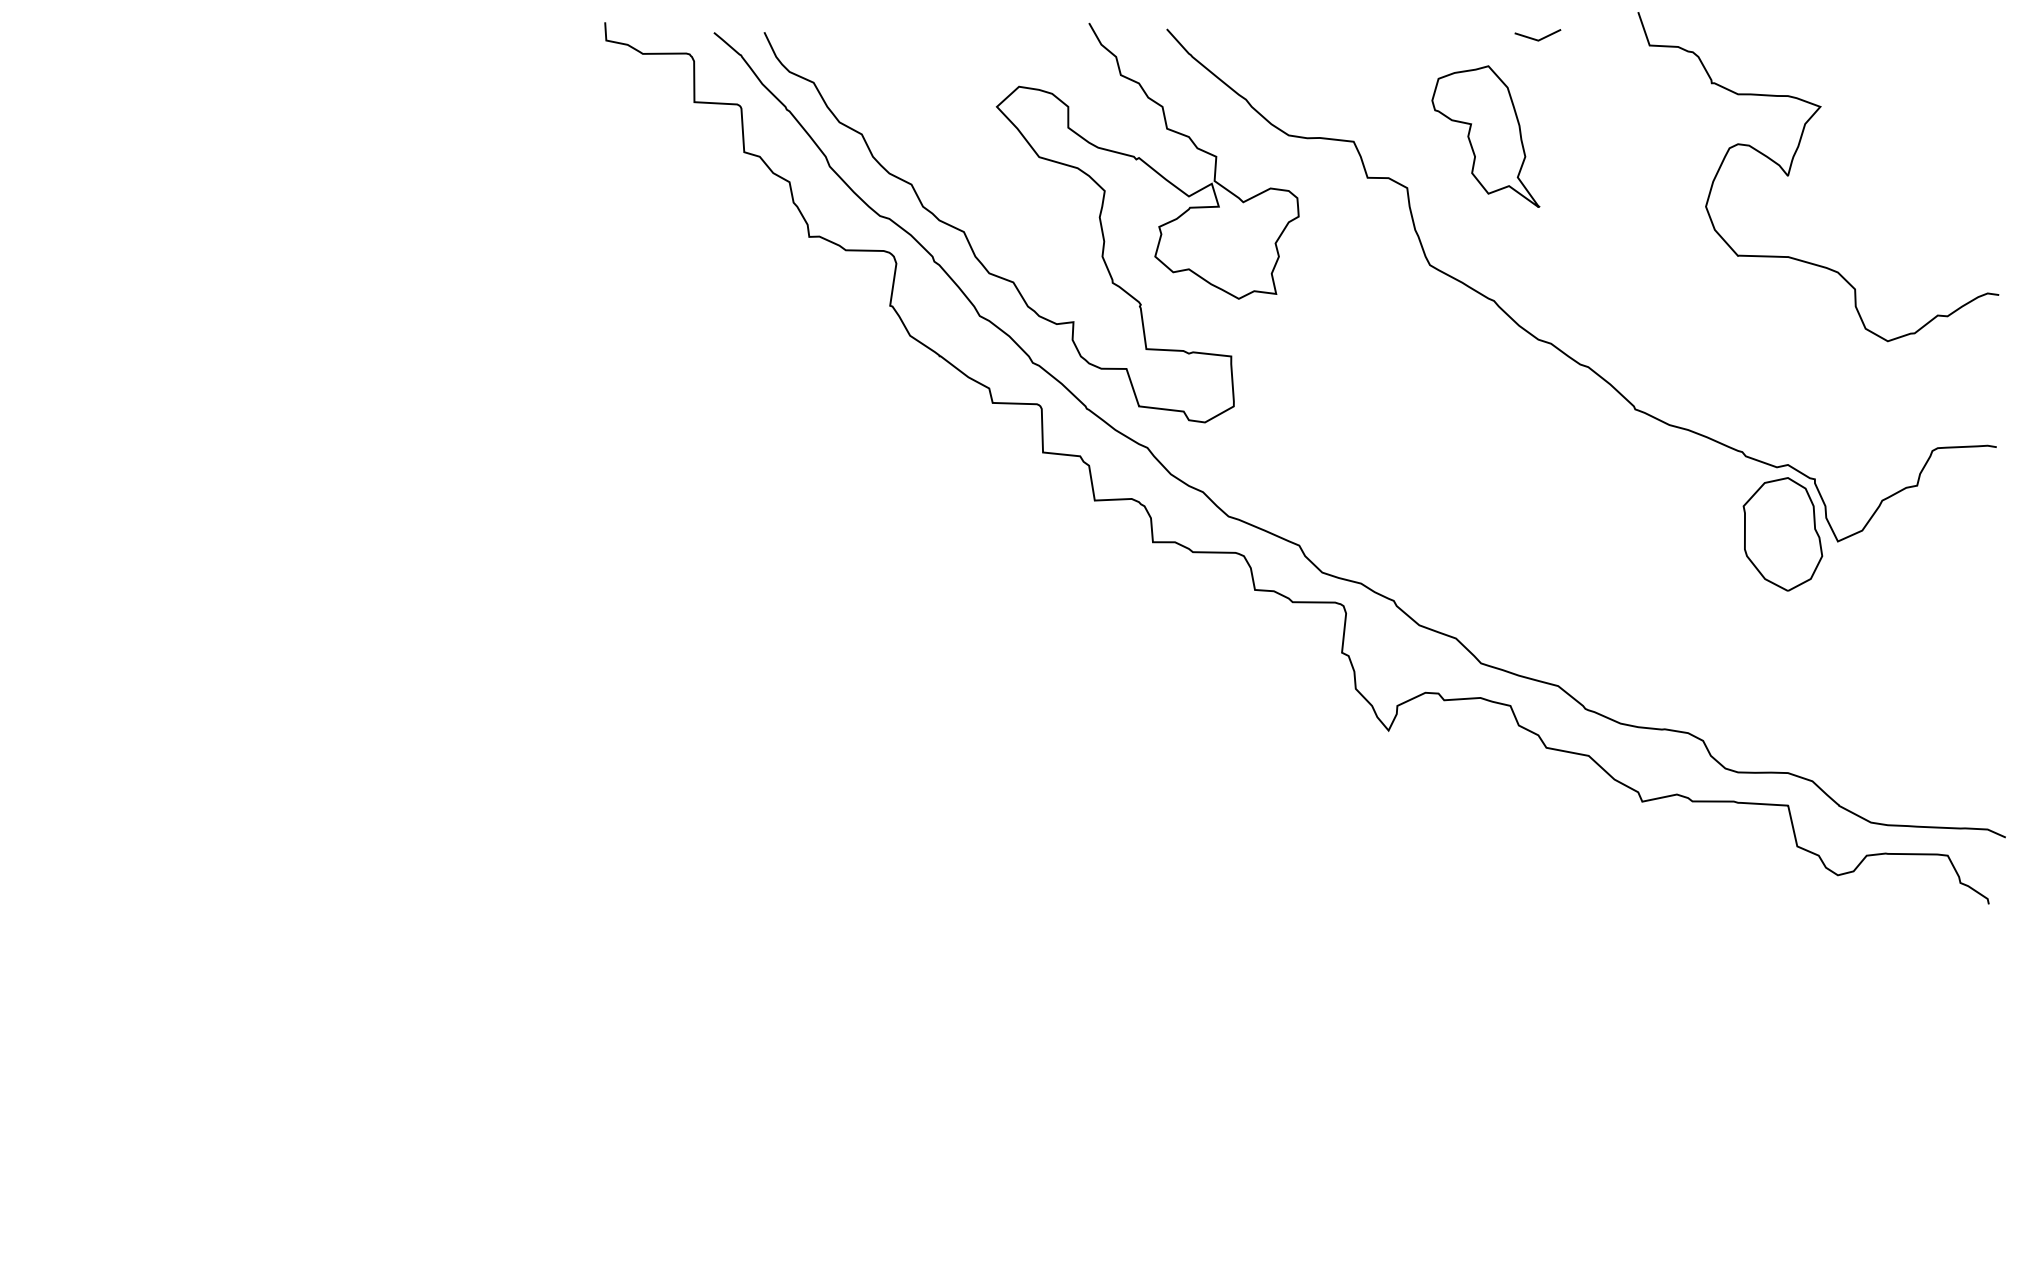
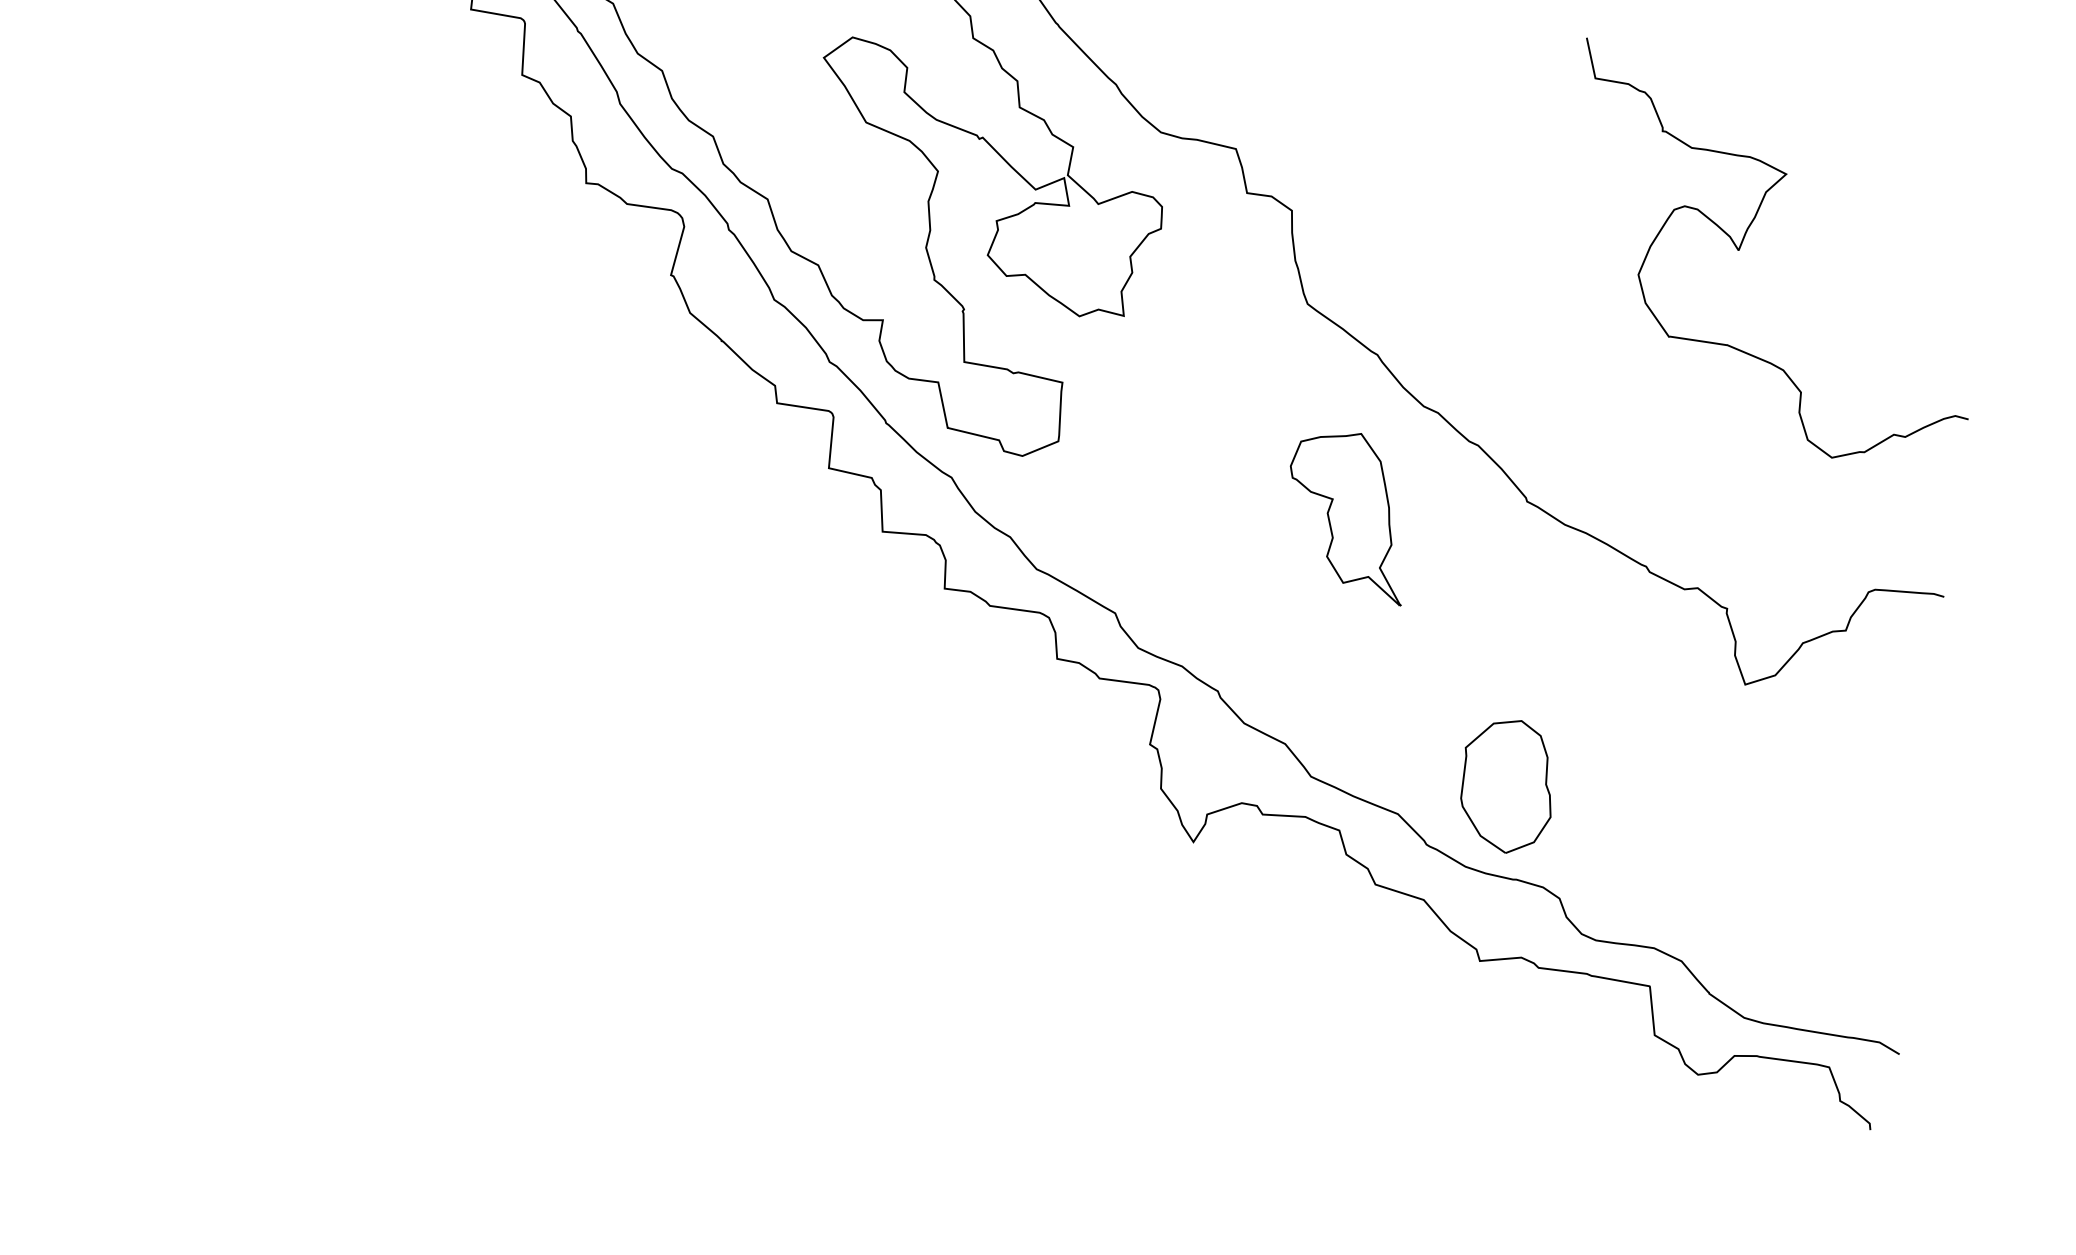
line: (1535, 38) -> (1462, 54), removed
part: (1485, 136) -> (1347, 515), moved
part: (1782, 534) -> (1507, 786), moved

